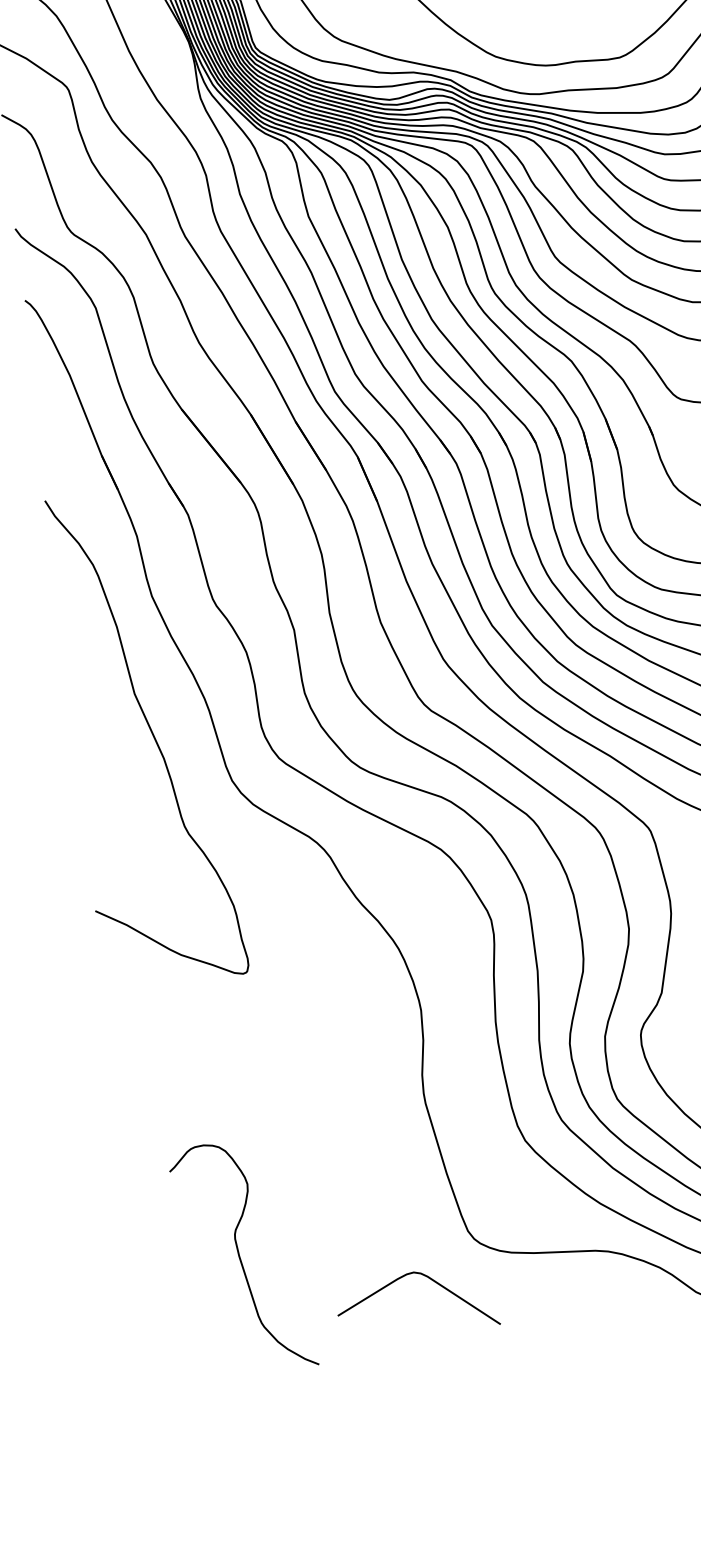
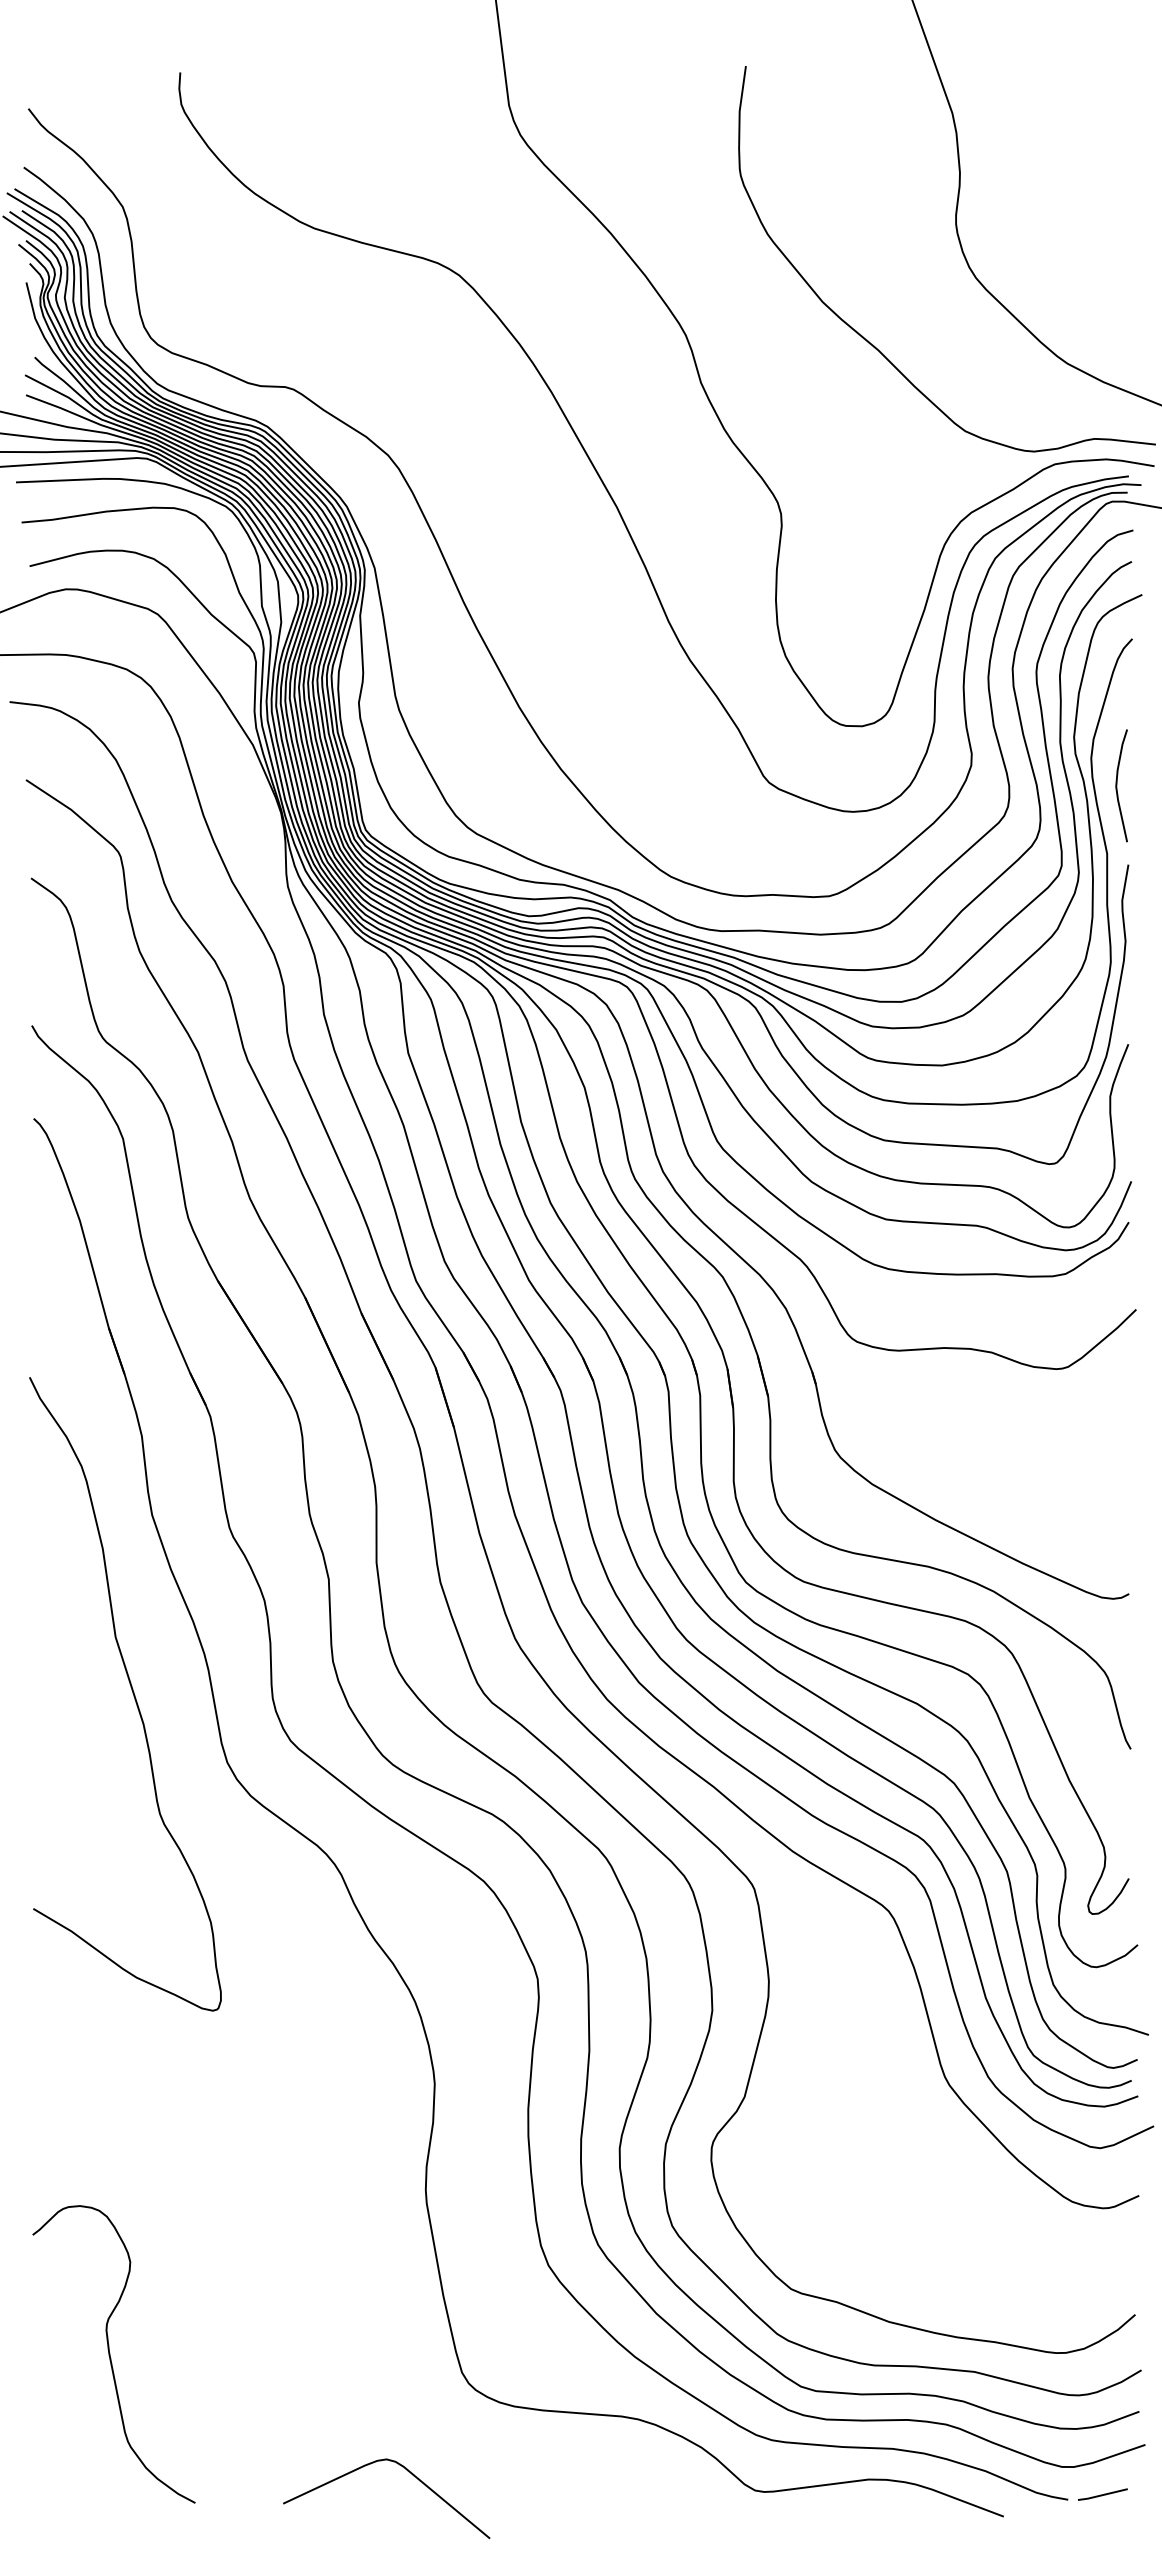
curve: (240, 1257) -> (110, 2354), moved
curve: (431, 1280) -> (408, 2472), moved

